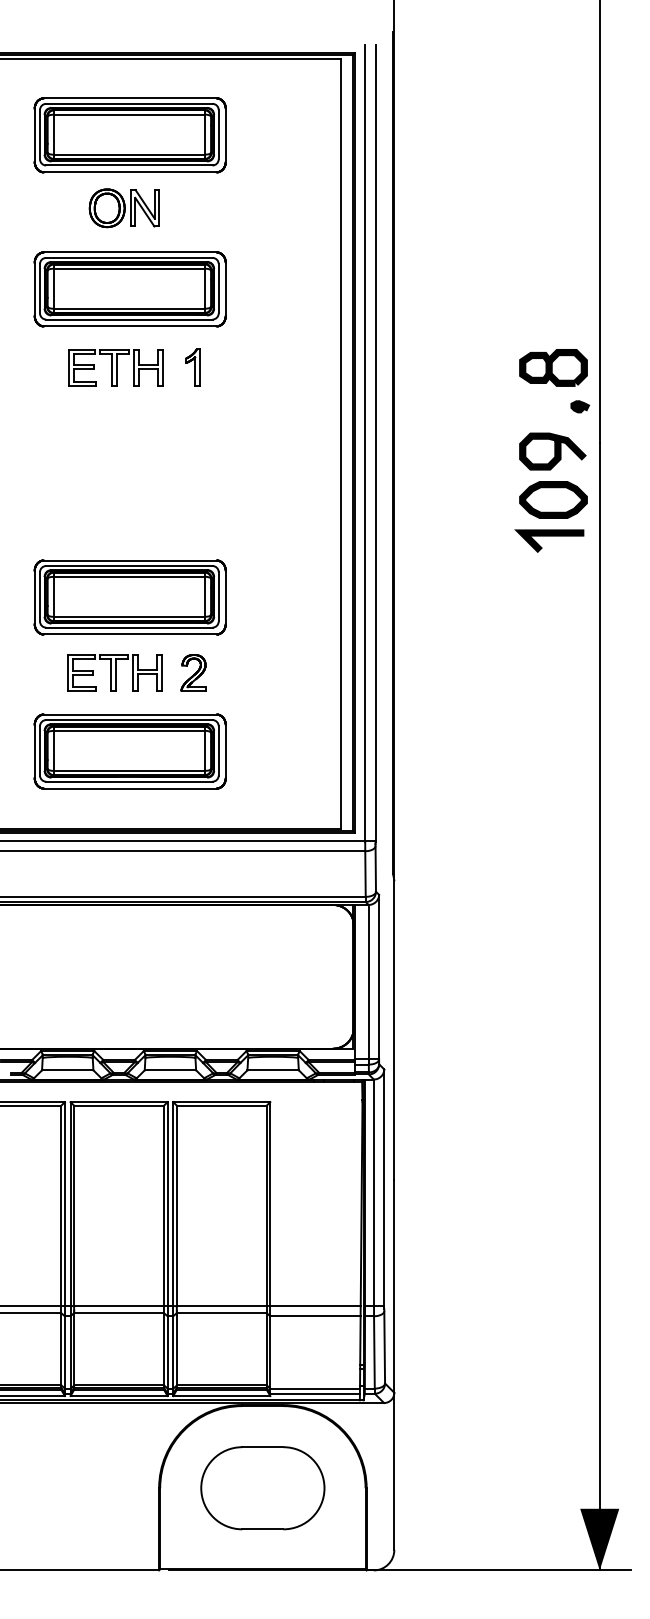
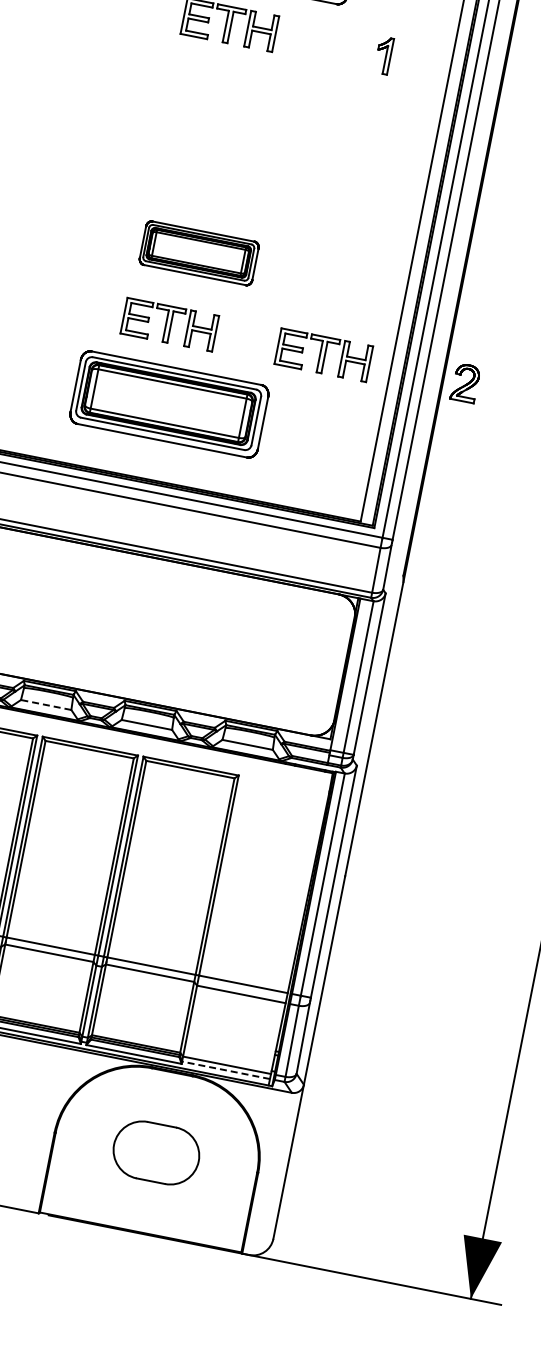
part: (192, 367) -> (383, 55), moved
part: (129, 597) -> (198, 253), size x0.6
part: (193, 672) -> (465, 382), moved
part: (271, 672) -> (323, 354), added
line: (67, 1070) -> (45, 705), solid -> dashed
line: (315, 1393) -> (226, 1070), solid -> dashed
part: (262, 1488) -> (155, 1153), size x0.7

